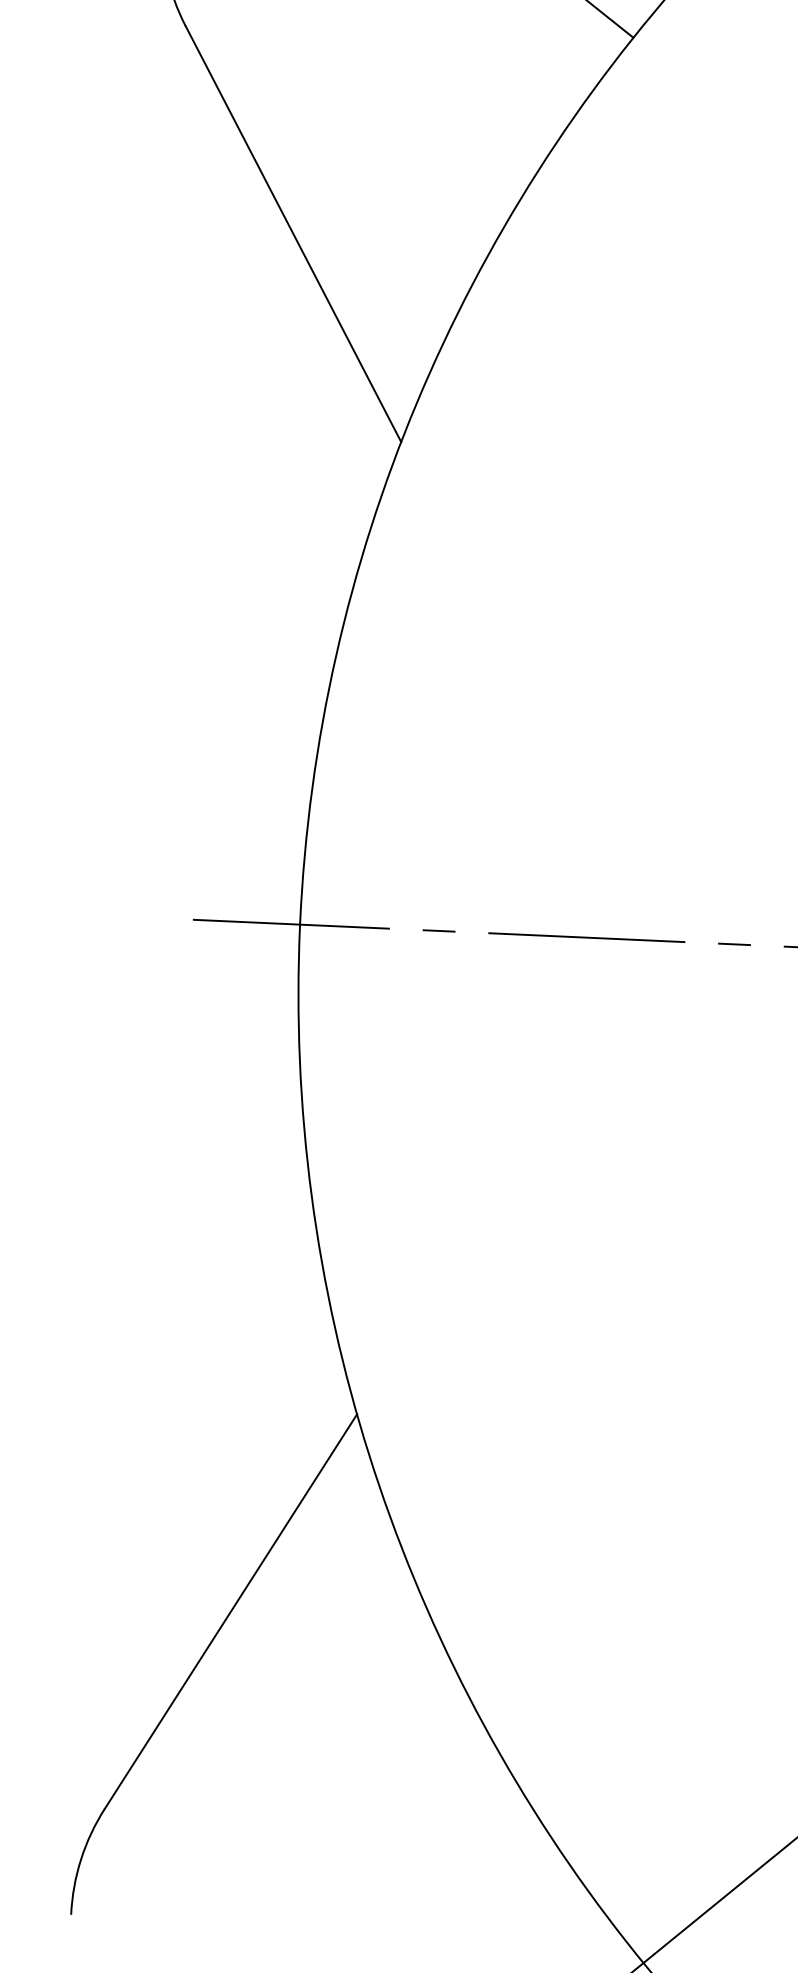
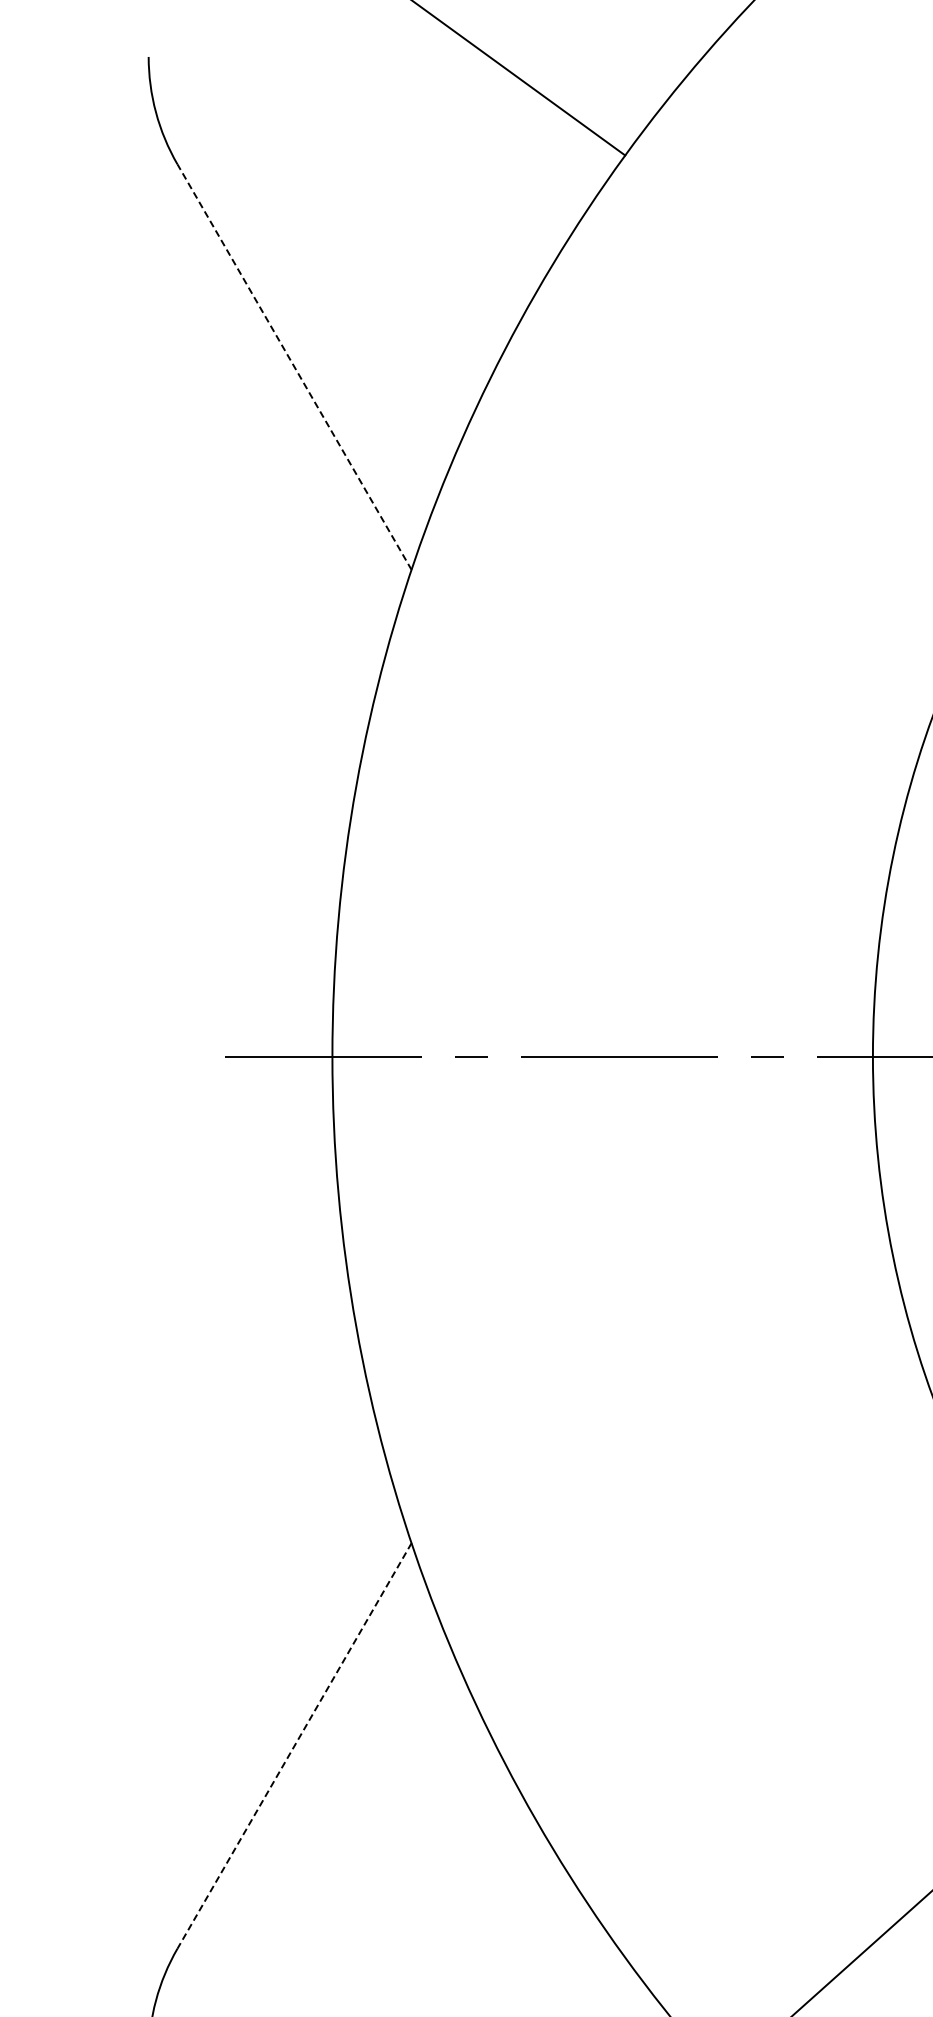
line: (293, 233) -> (294, 366), solid -> dashed
line: (230, 1612) -> (294, 1746), solid -> dashed

